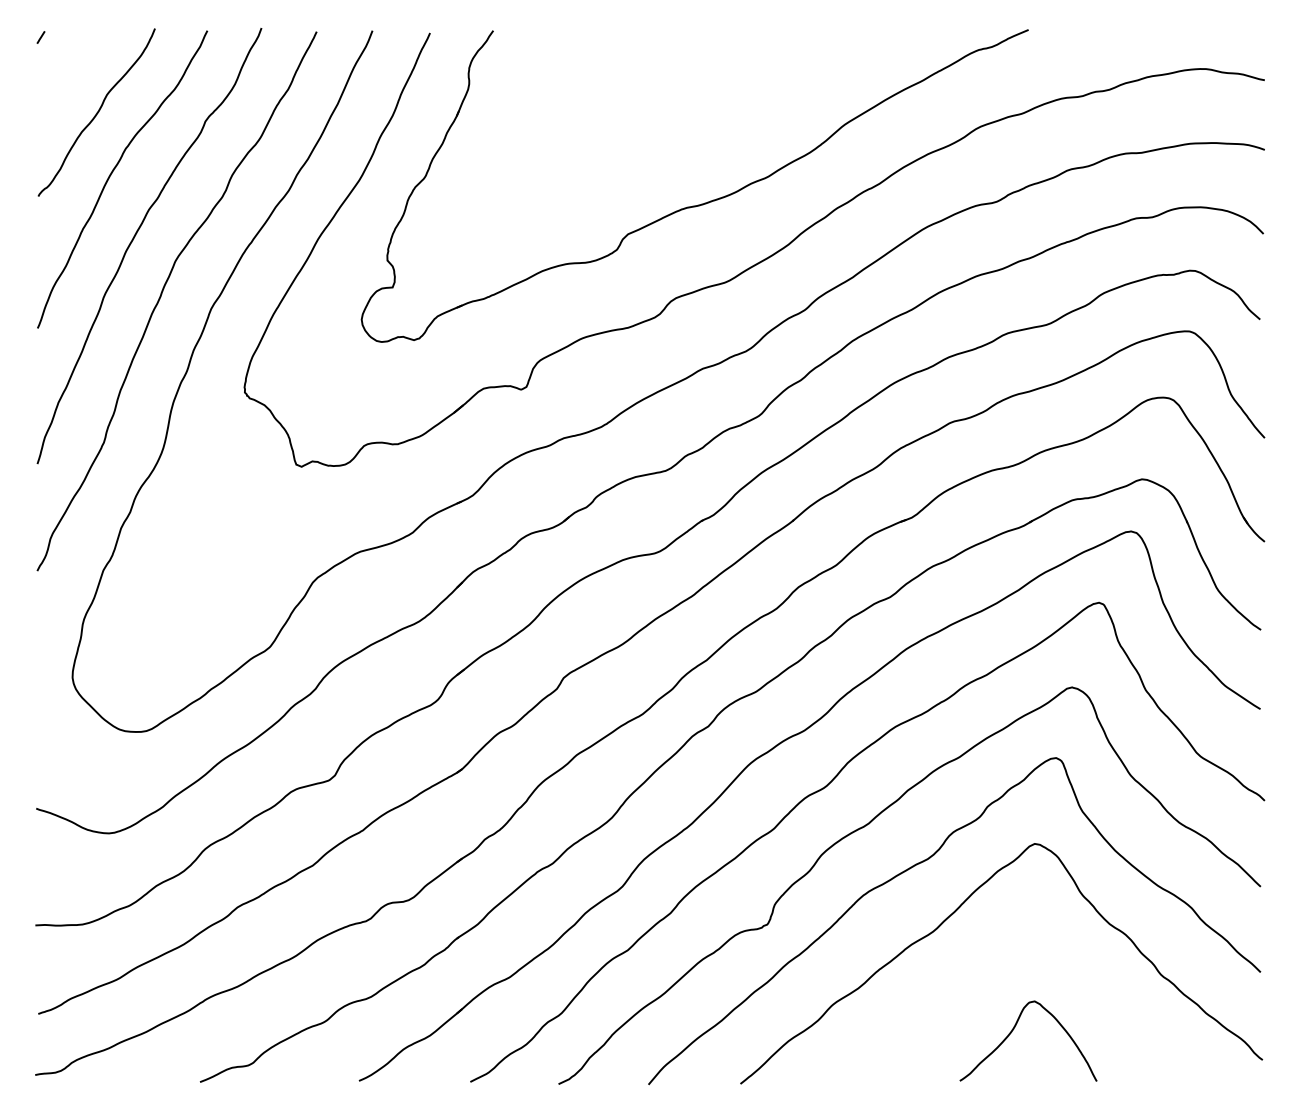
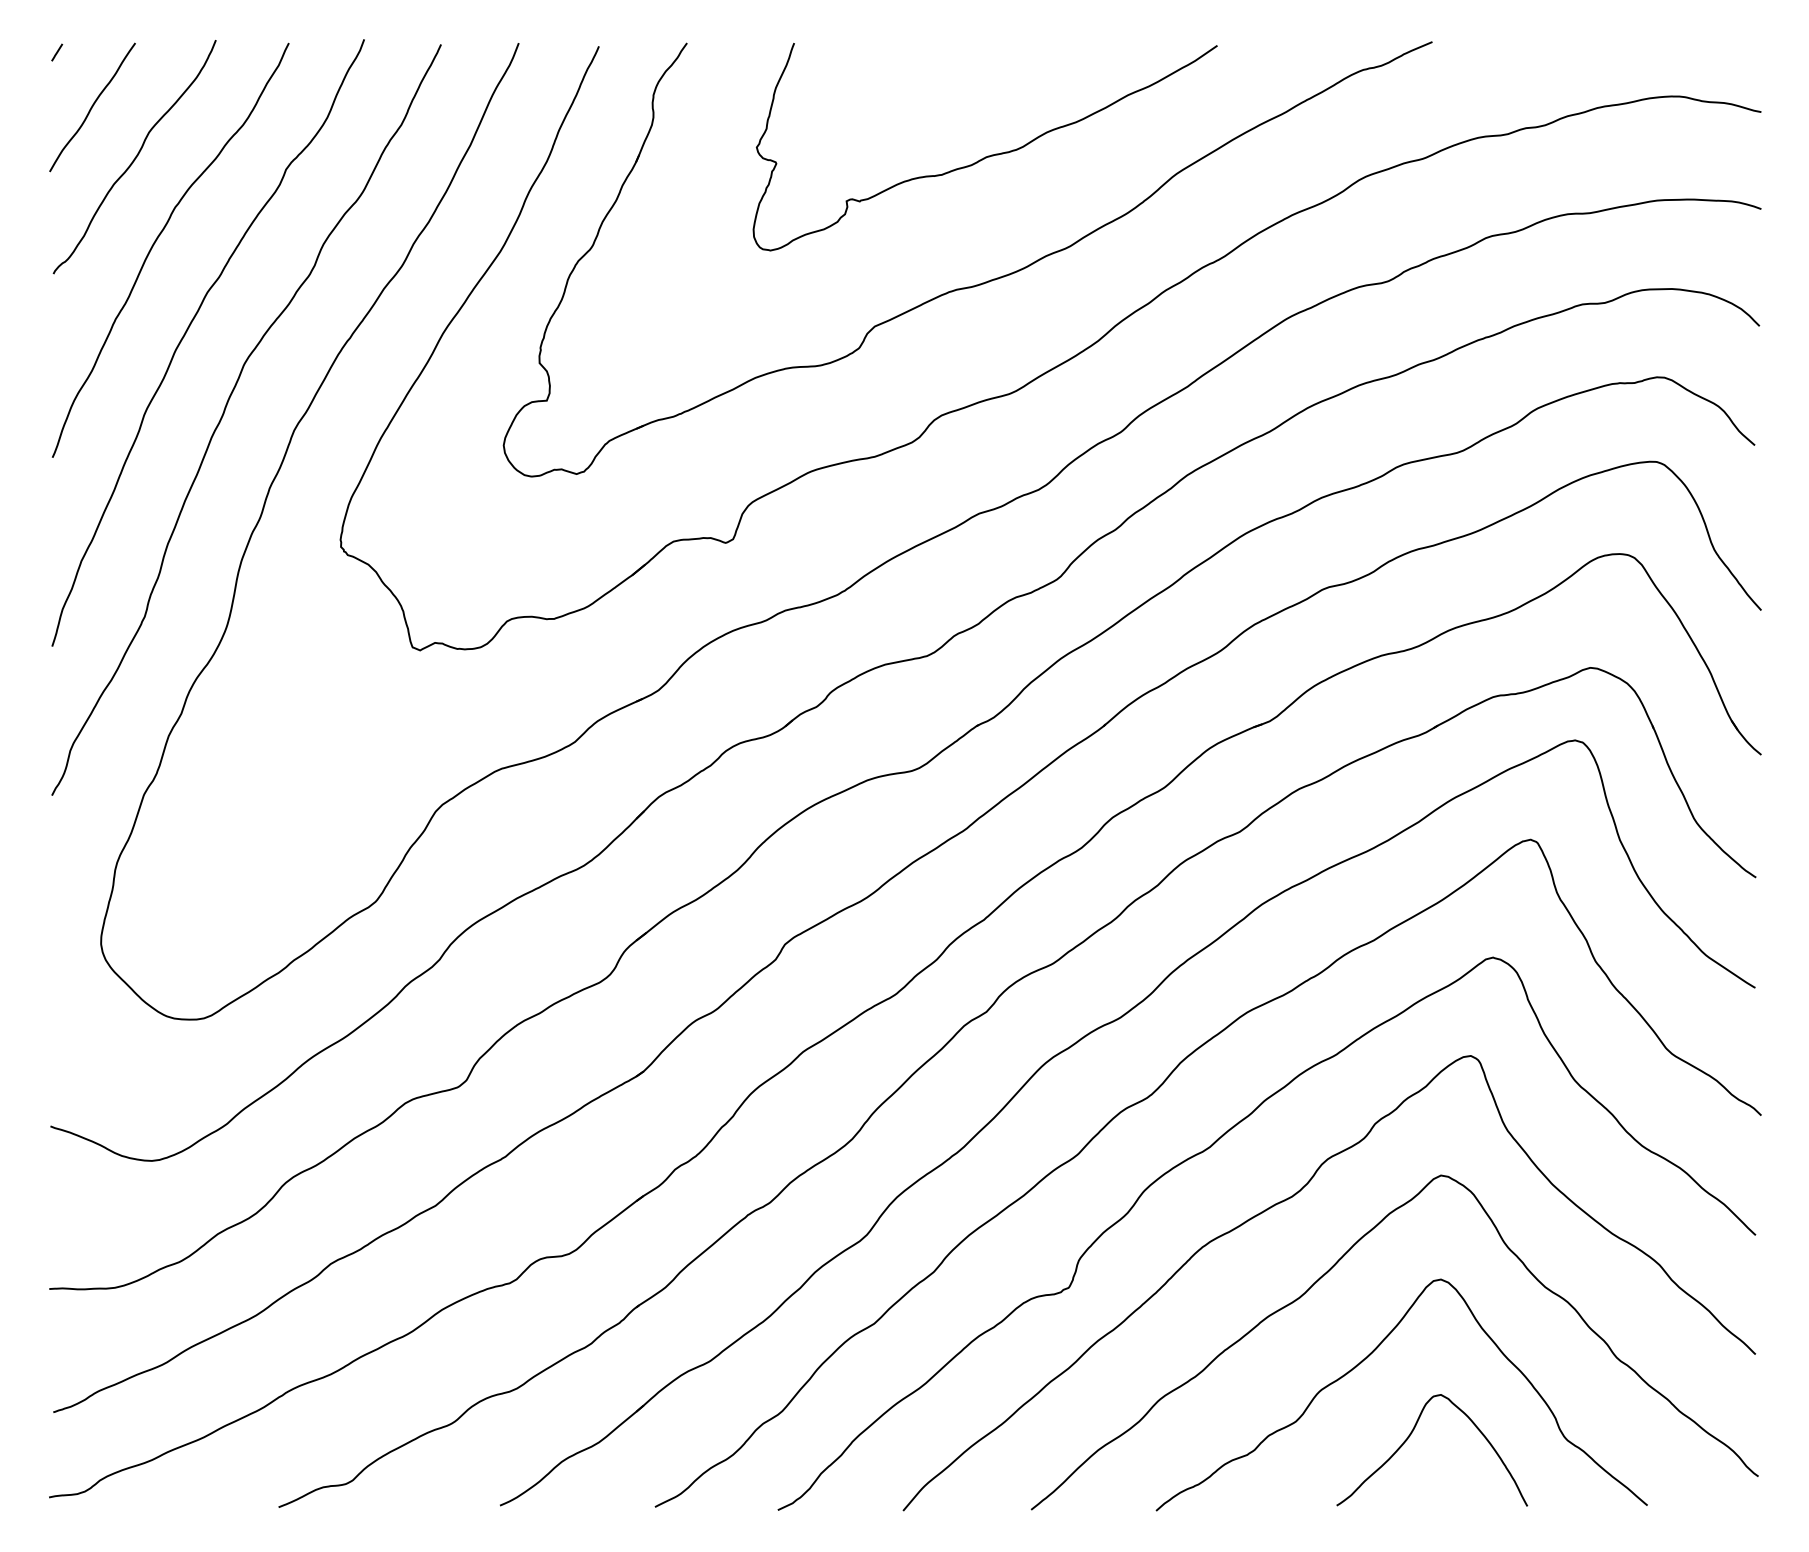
curve: (66, 76) -> (92, 107), added
curve: (709, 111) -> (988, 155), added
curve: (981, 975) -> (1367, 1358), added

